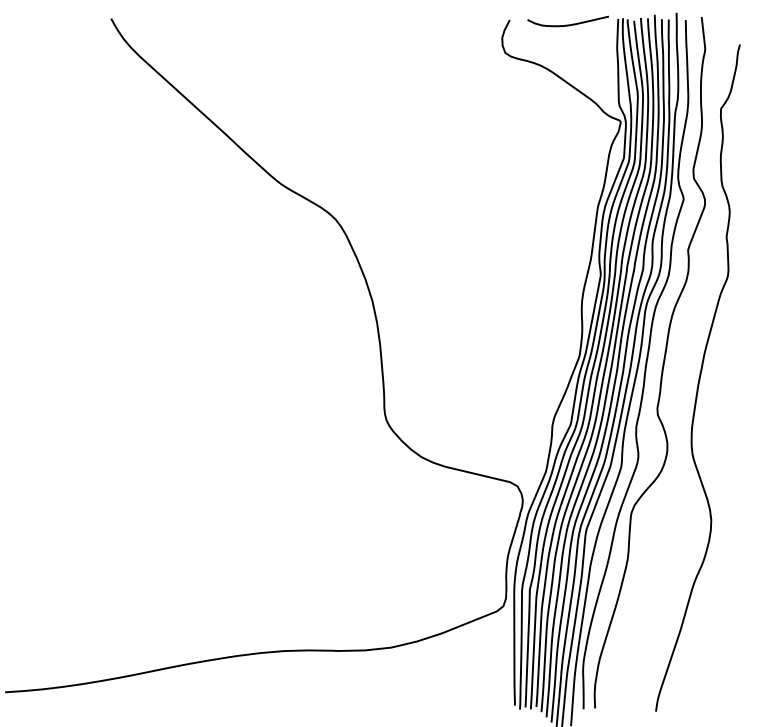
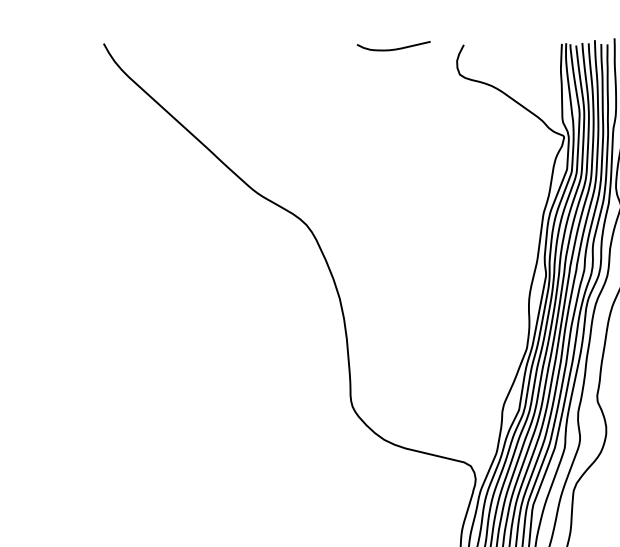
curve: (567, 24) -> (393, 48), moved

